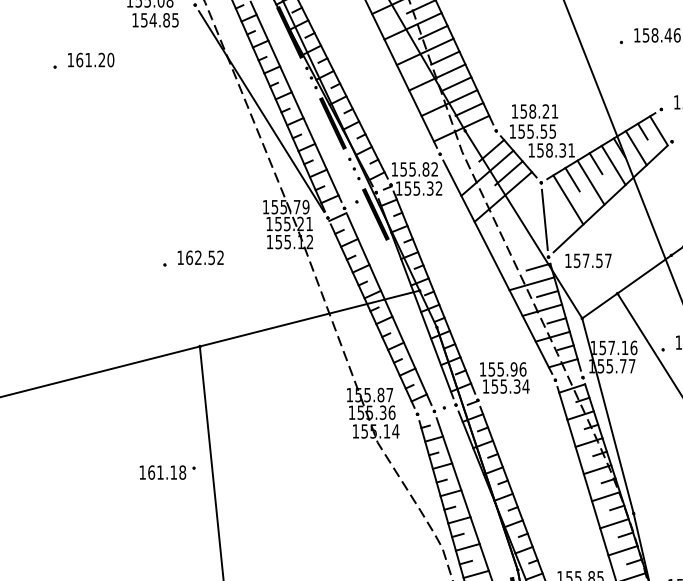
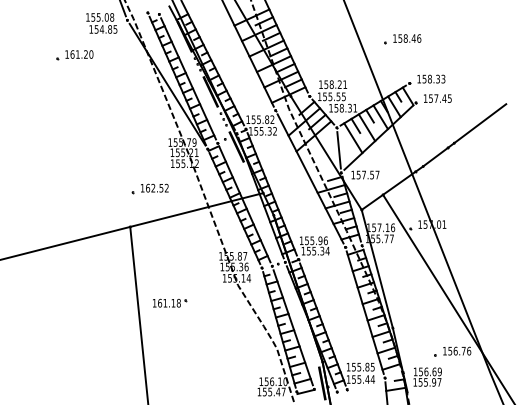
part: (82, 61) -> (74, 55), moved
part: (192, 258) -> (149, 188), moved
part: (168, 471) -> (170, 302), moved

